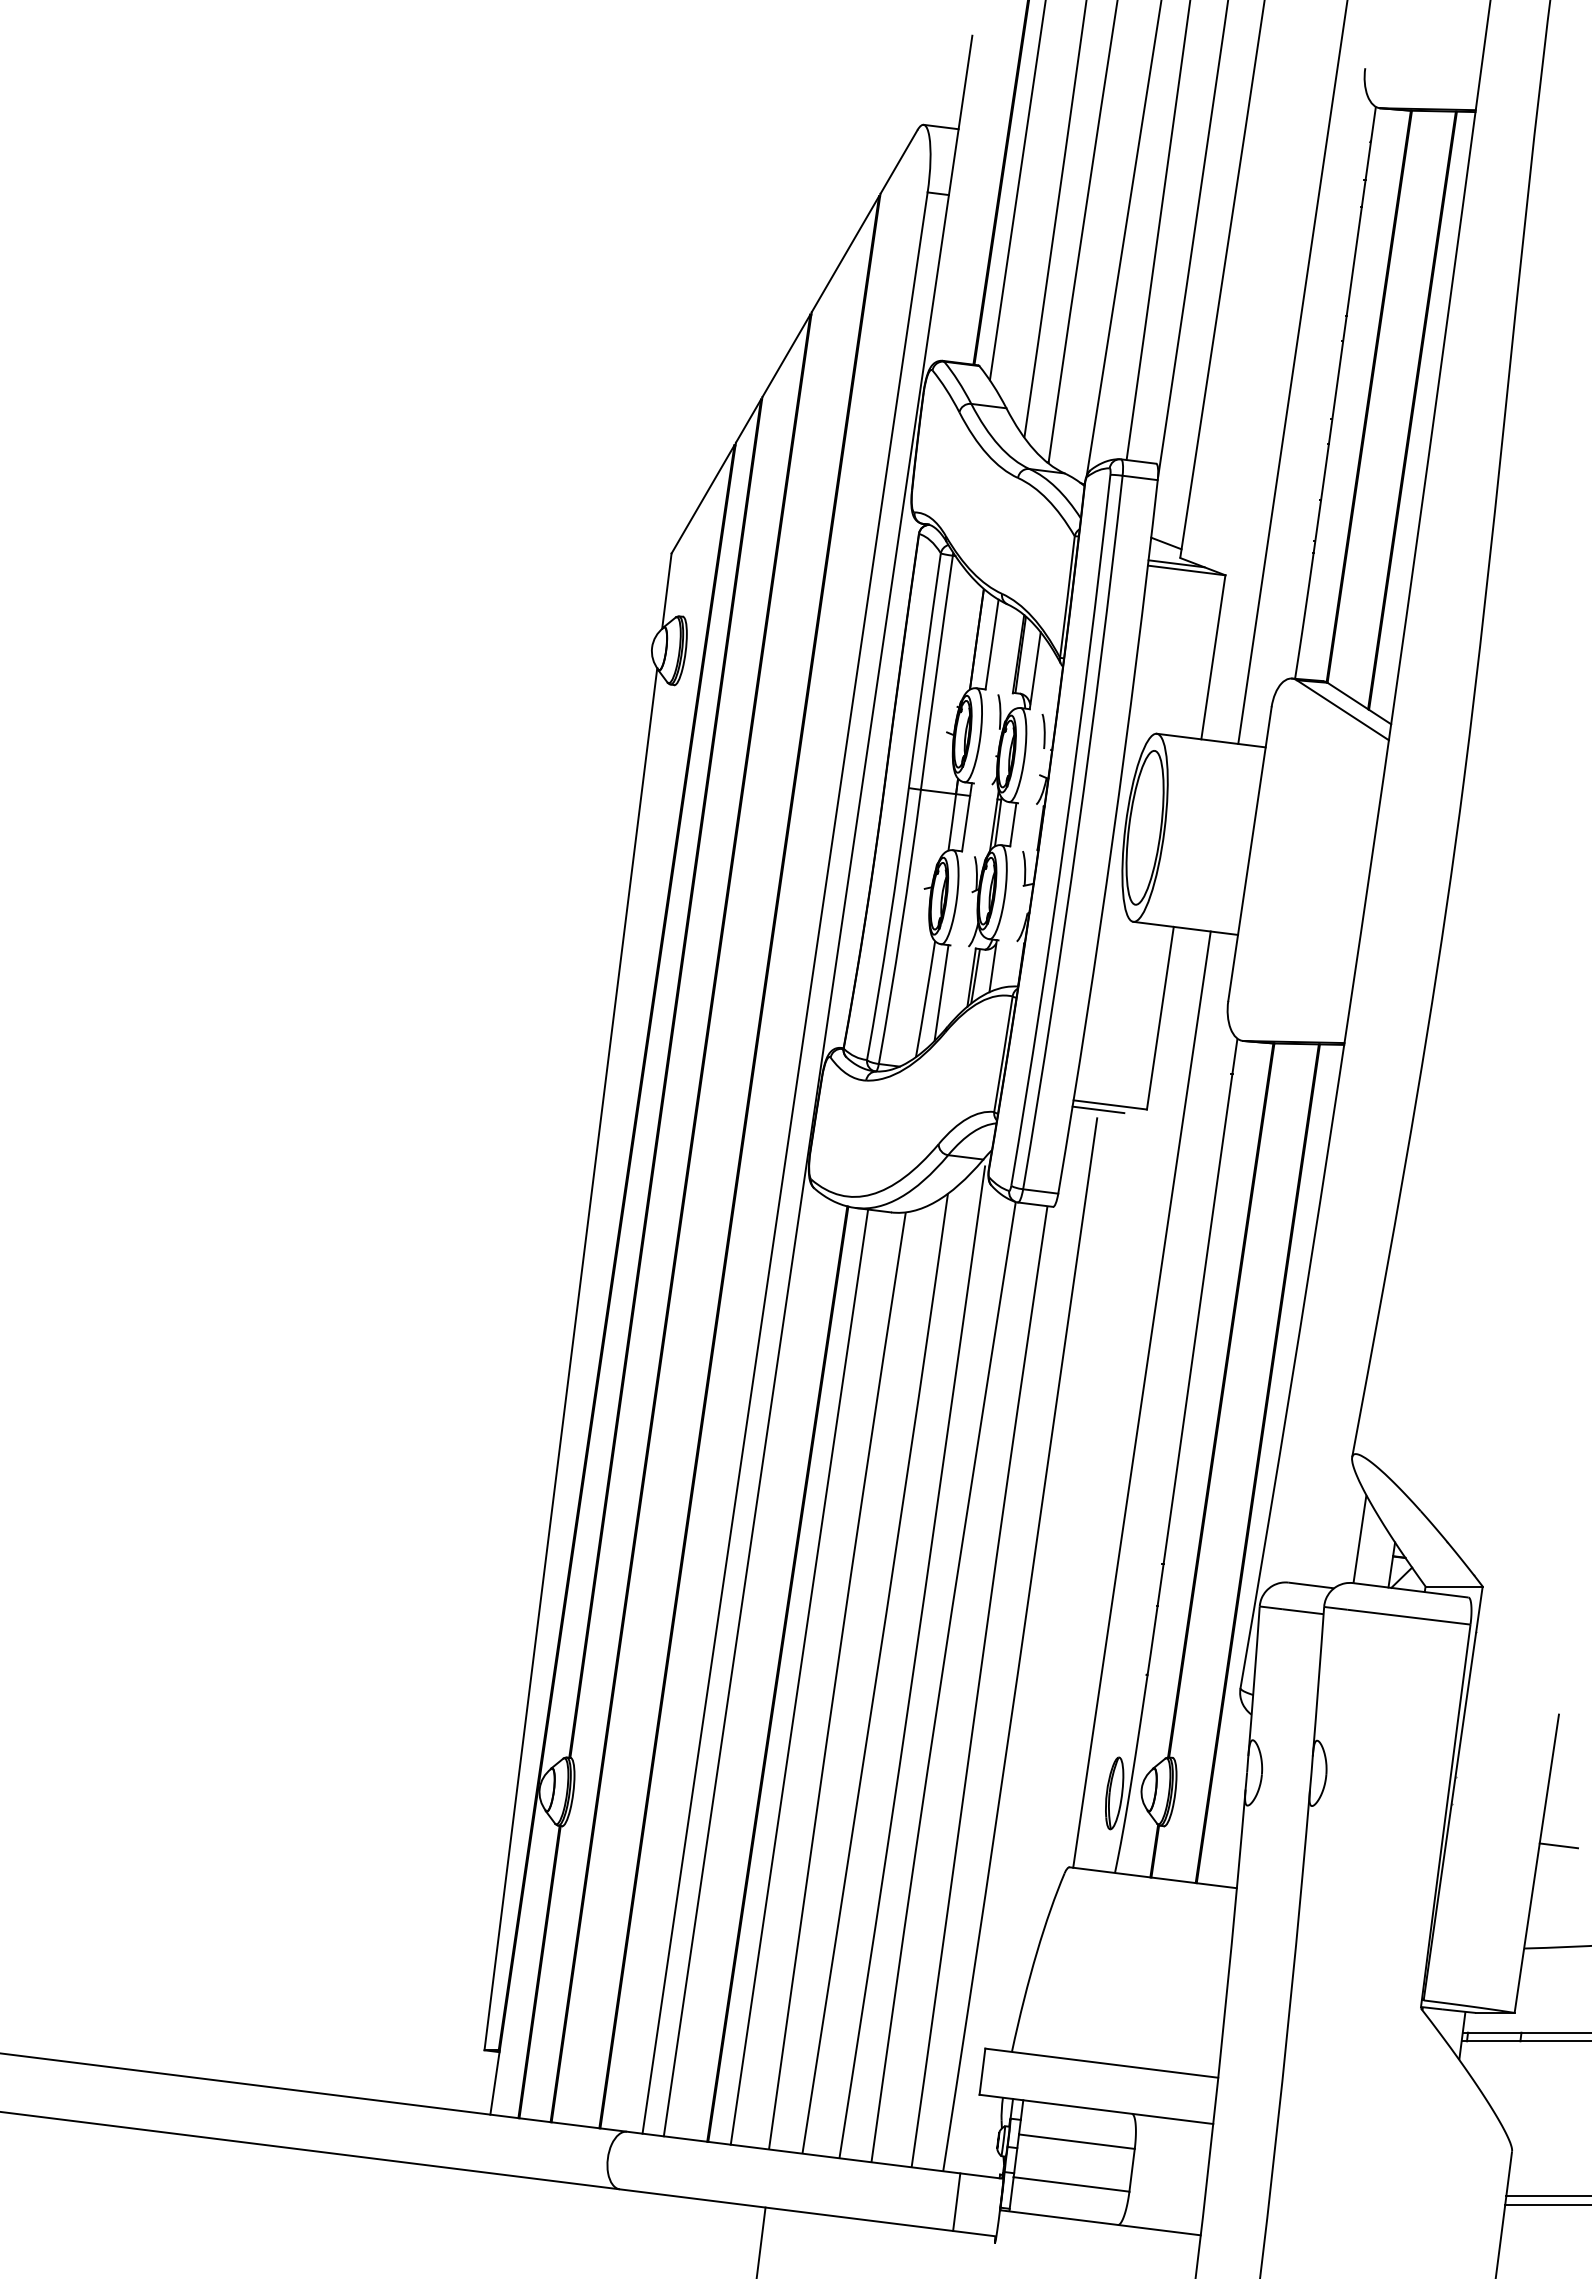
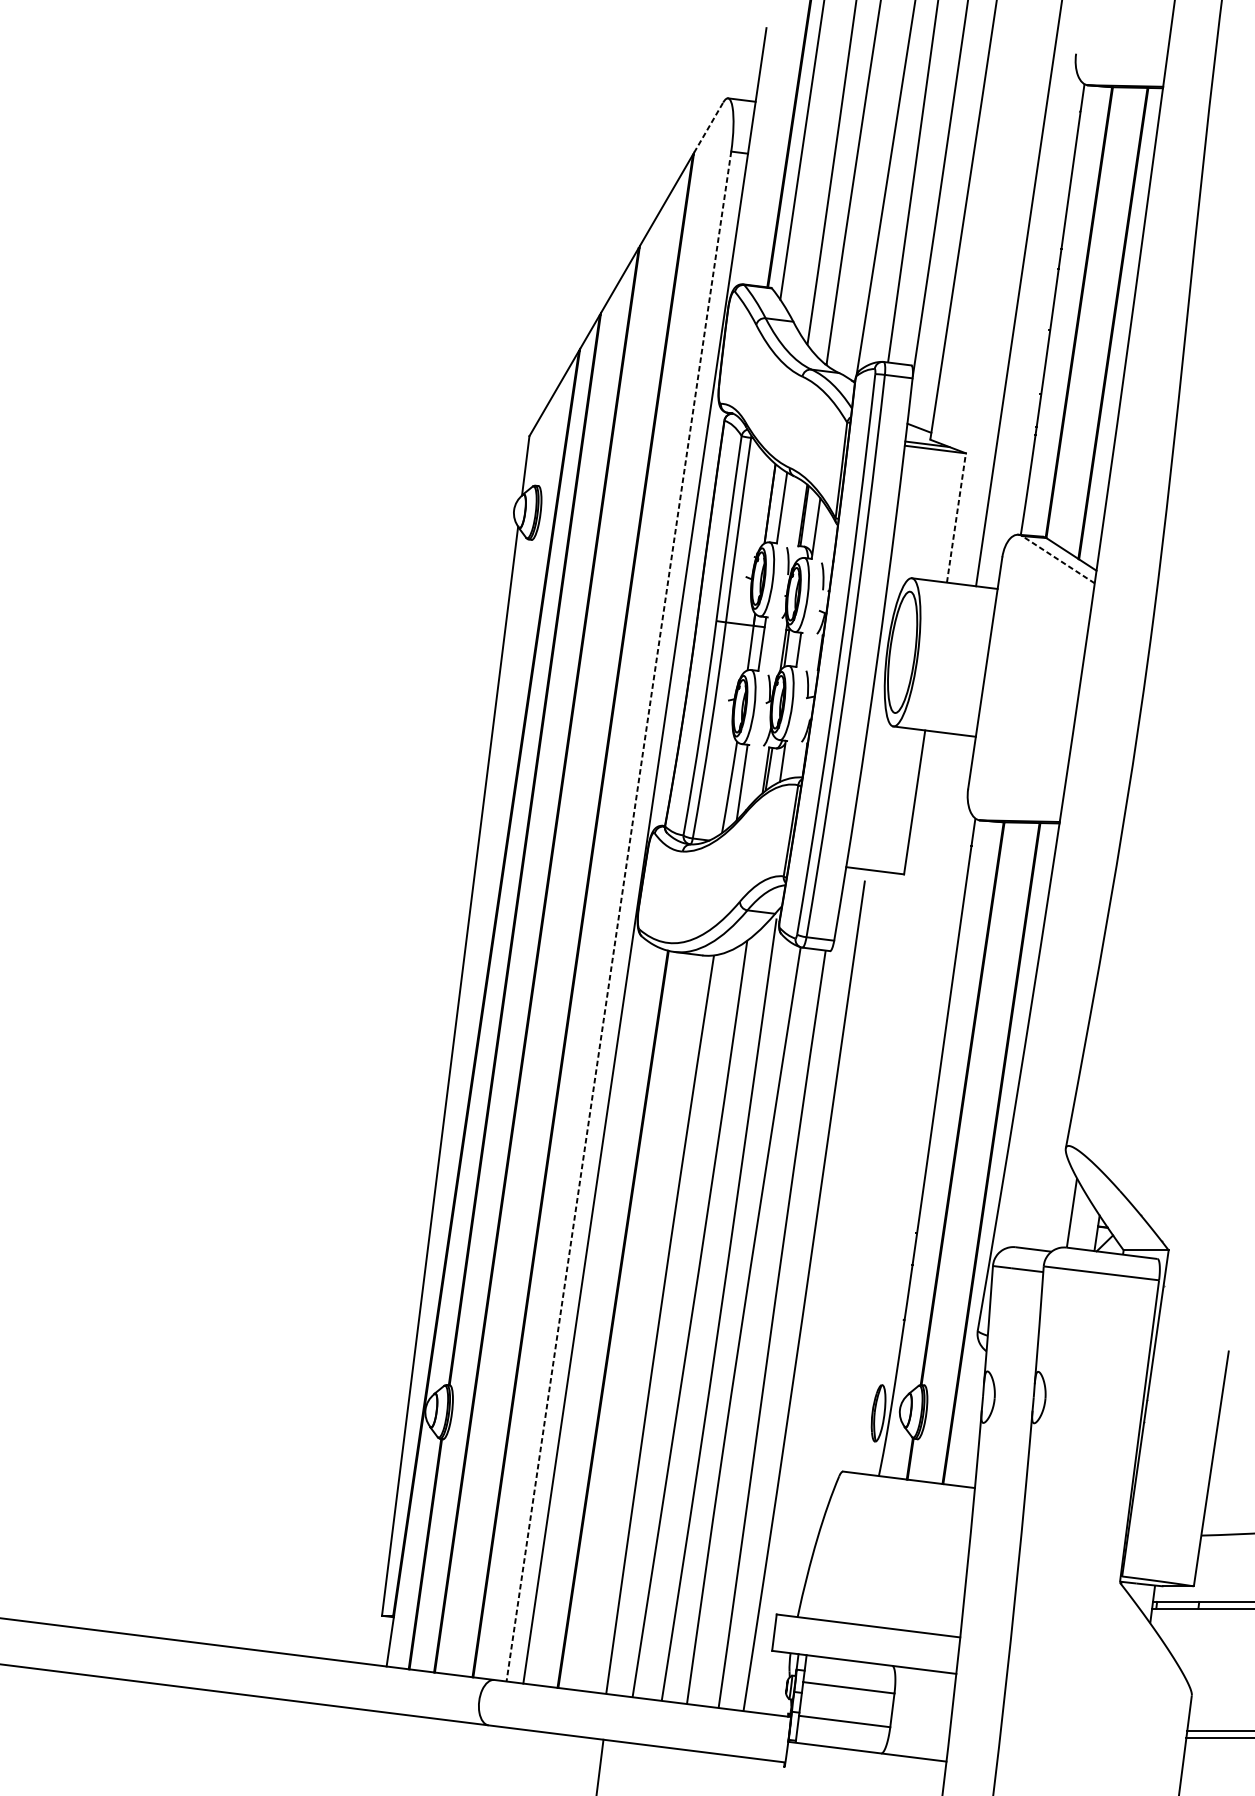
line: (898, 162) -> (708, 128), solid -> dashed
line: (1213, 657) -> (956, 518), solid -> dashed
line: (1342, 710) -> (1058, 559), solid -> dashed
line: (1098, 1109) -> (865, 874), removed
line: (785, 1163) -> (619, 916), solid -> dashed
line: (1141, 1399) -> (899, 1102), removed
line: (799, 1676) -> (630, 1321), removed
line: (1558, 1845) -> (1228, 1454), removed
line: (956, 2202) -> (753, 1735), removed

